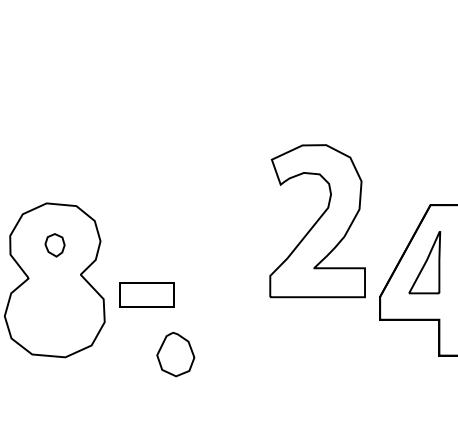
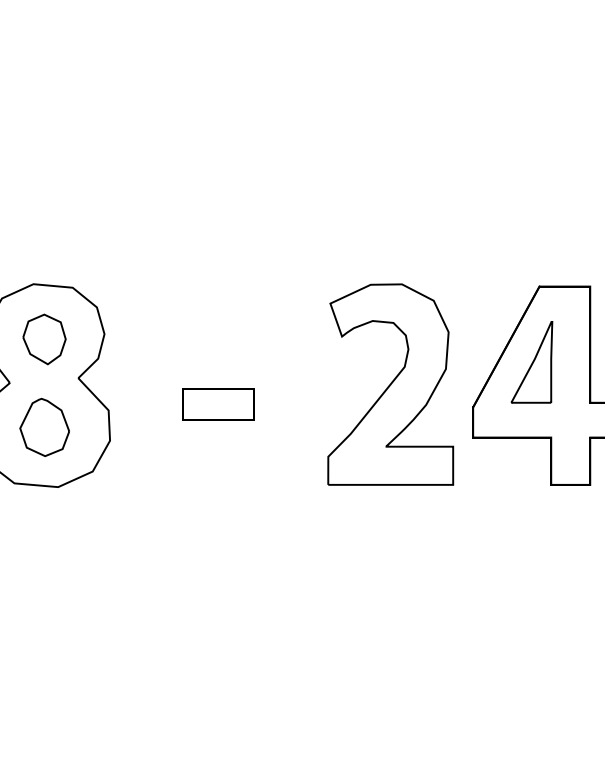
part: (317, 221) -> (390, 384), moved
part: (55, 245) -> (44, 339), size x1.67
part: (146, 294) -> (218, 404), moved
part: (175, 354) -> (44, 427), moved

